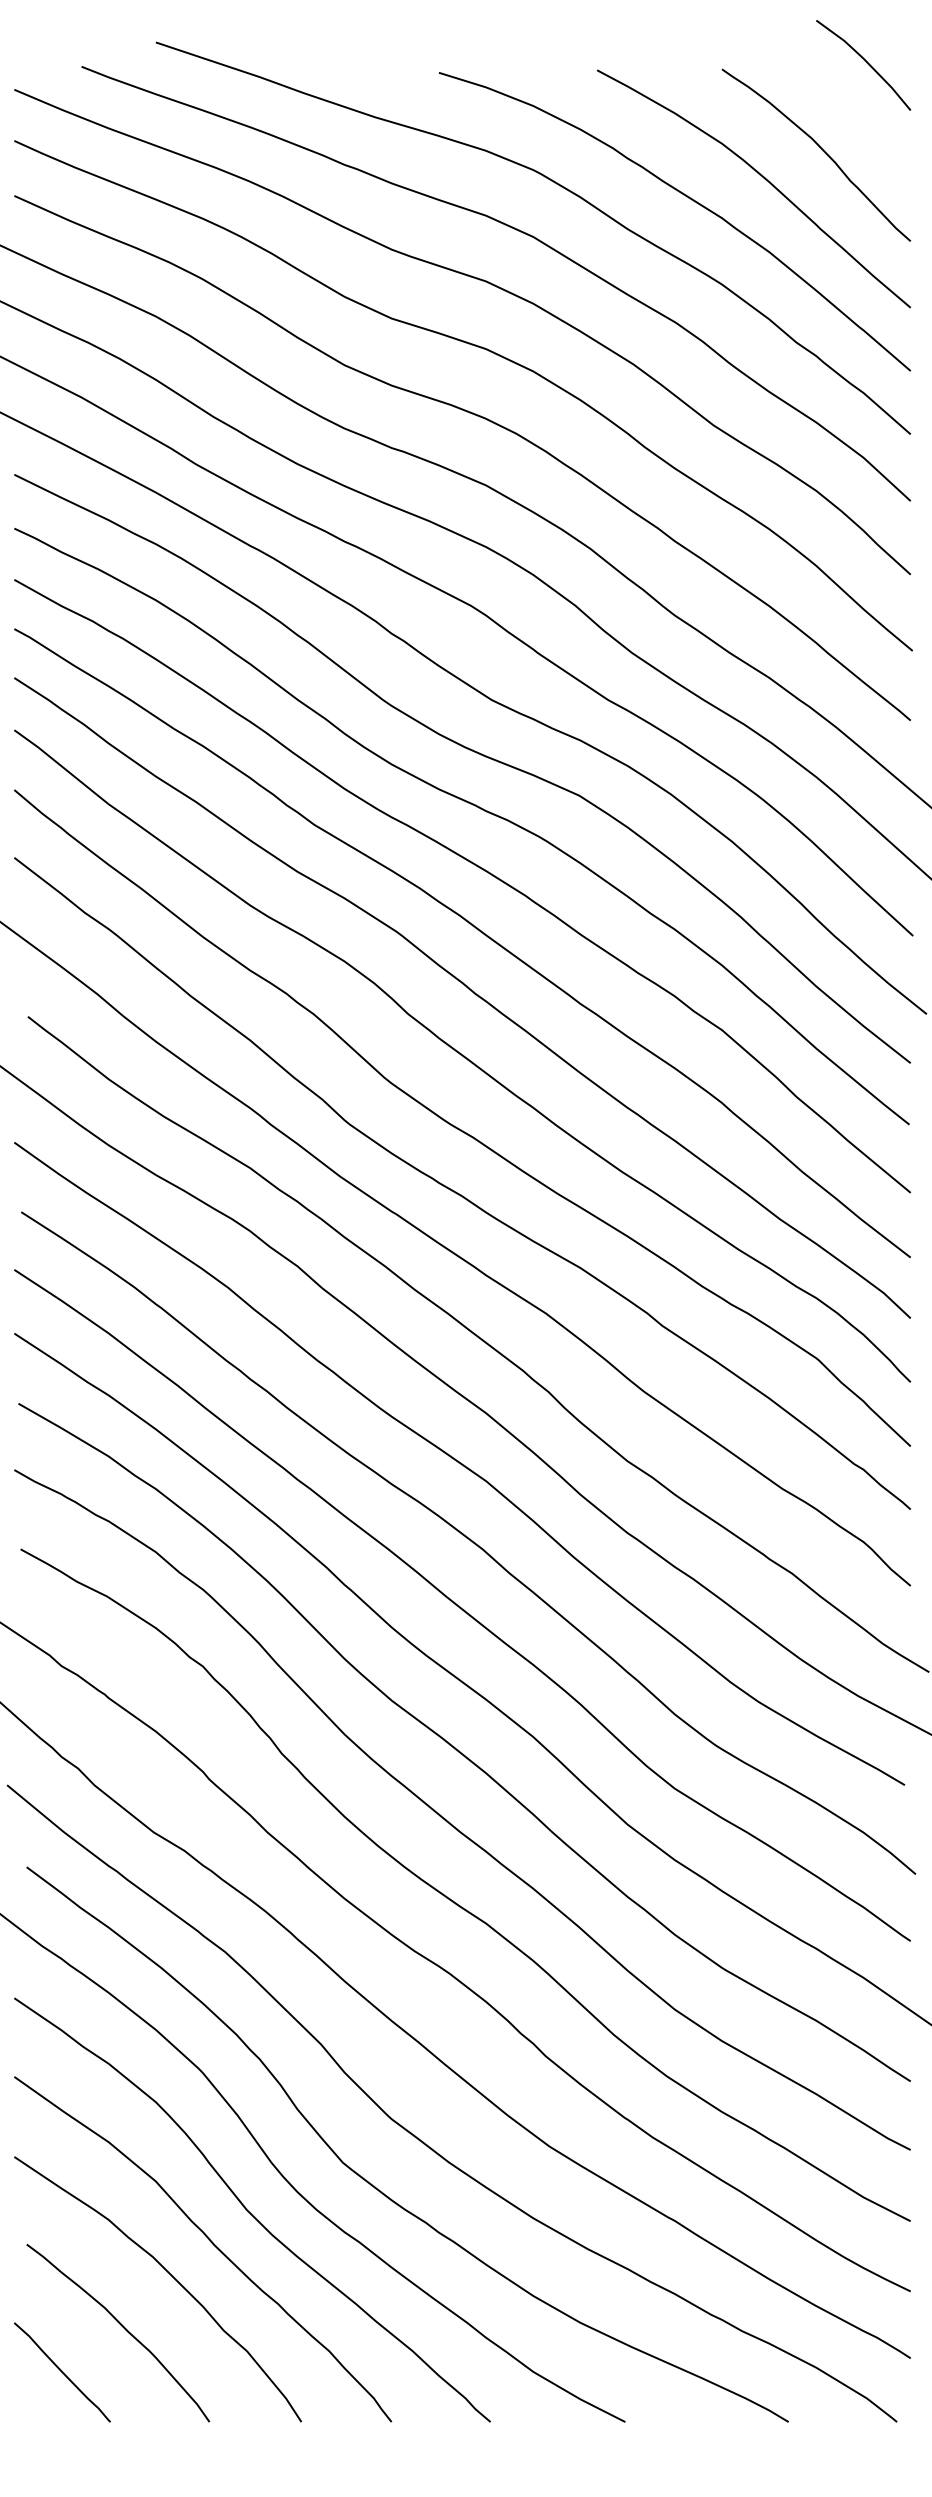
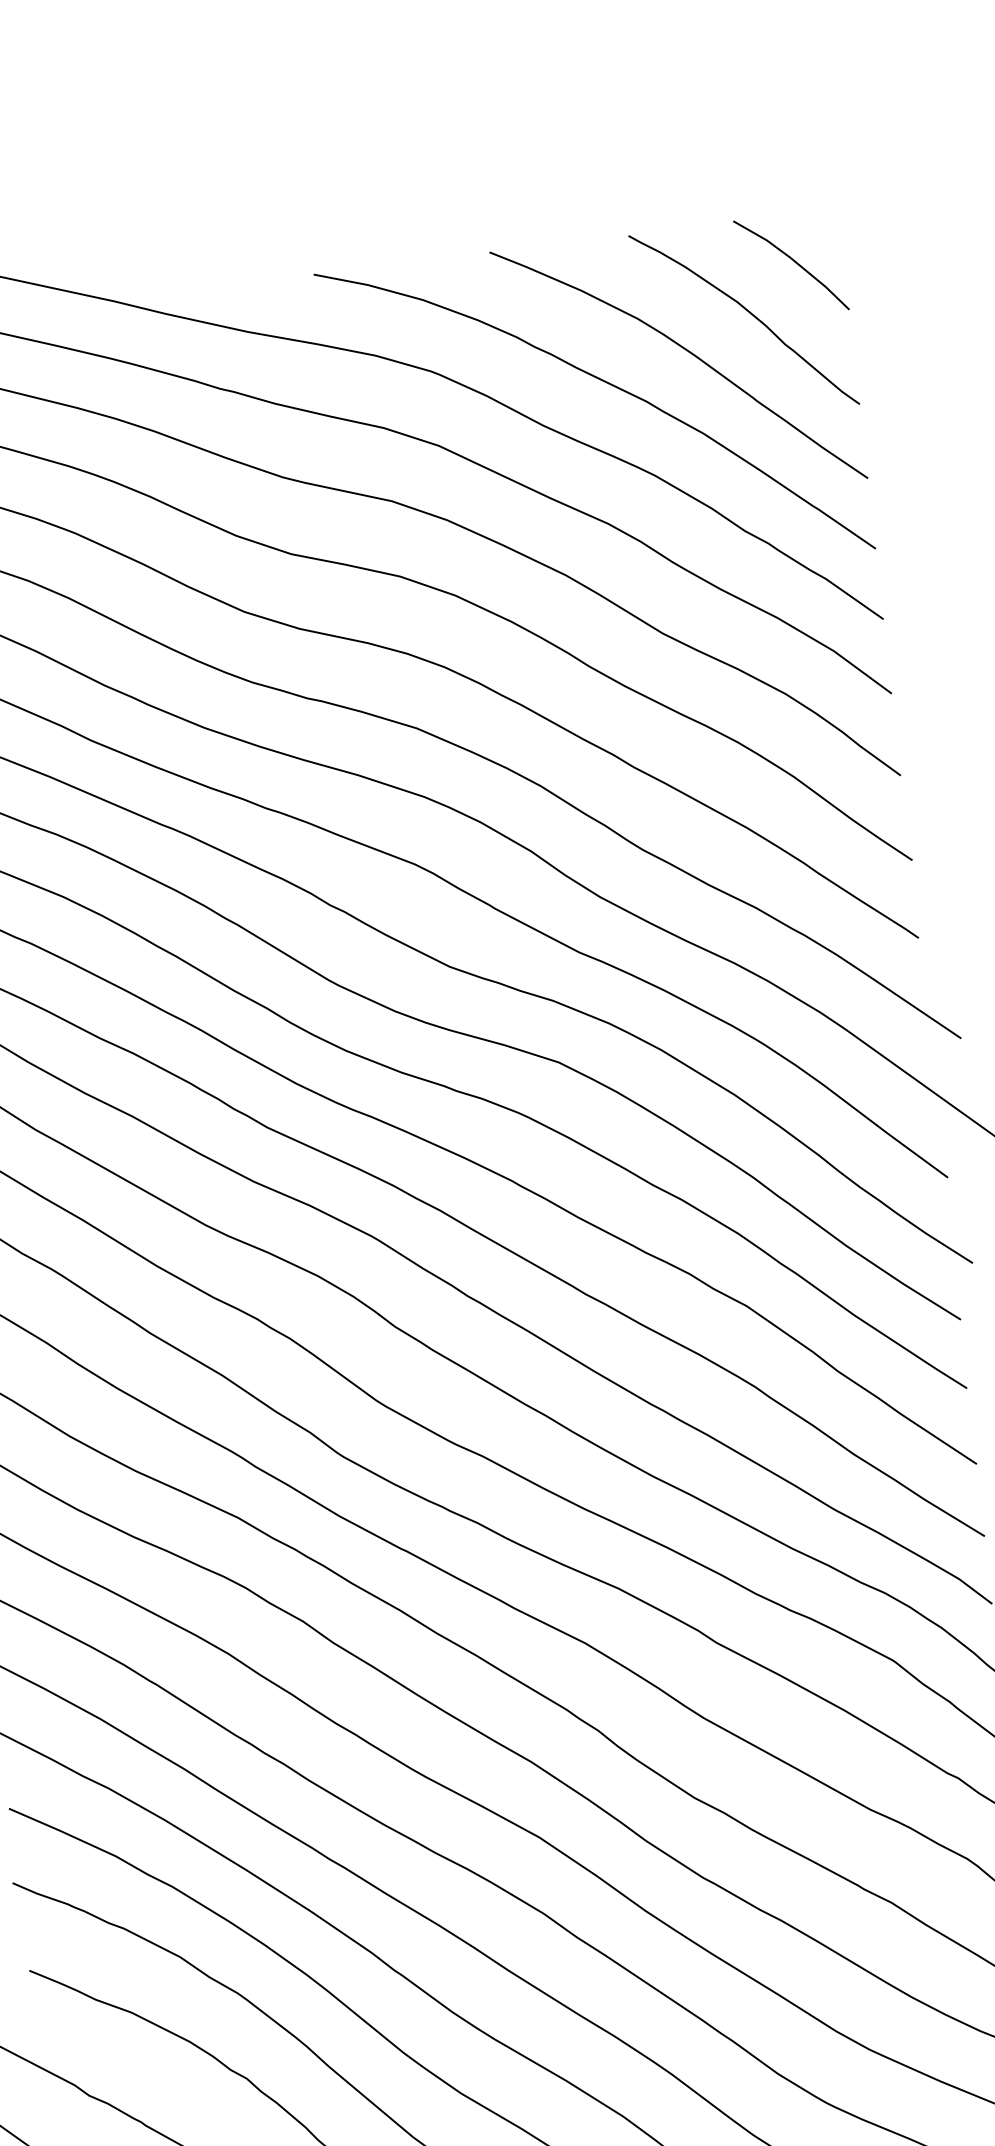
line: (865, 62) -> (793, 261), moved

